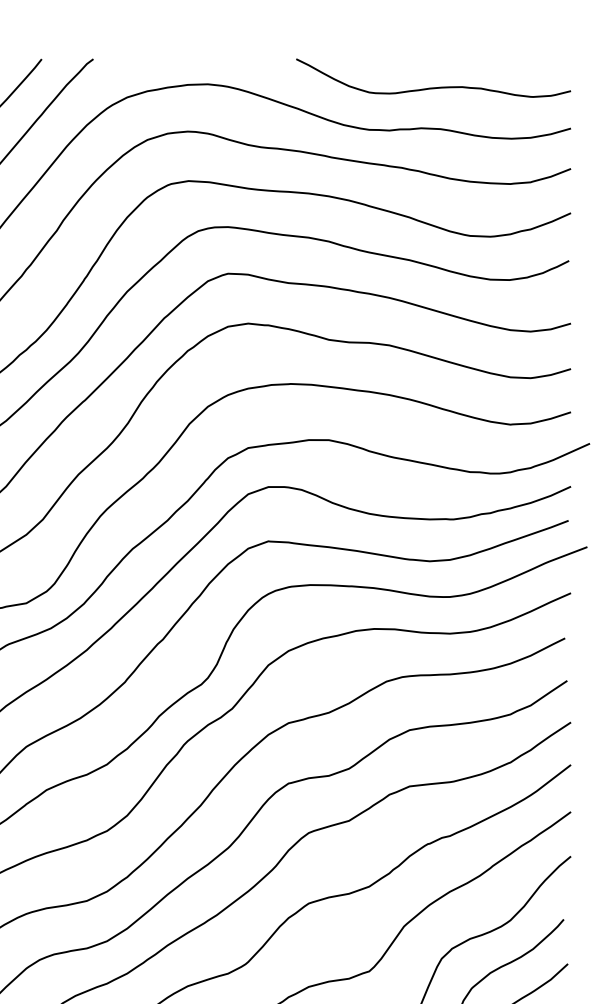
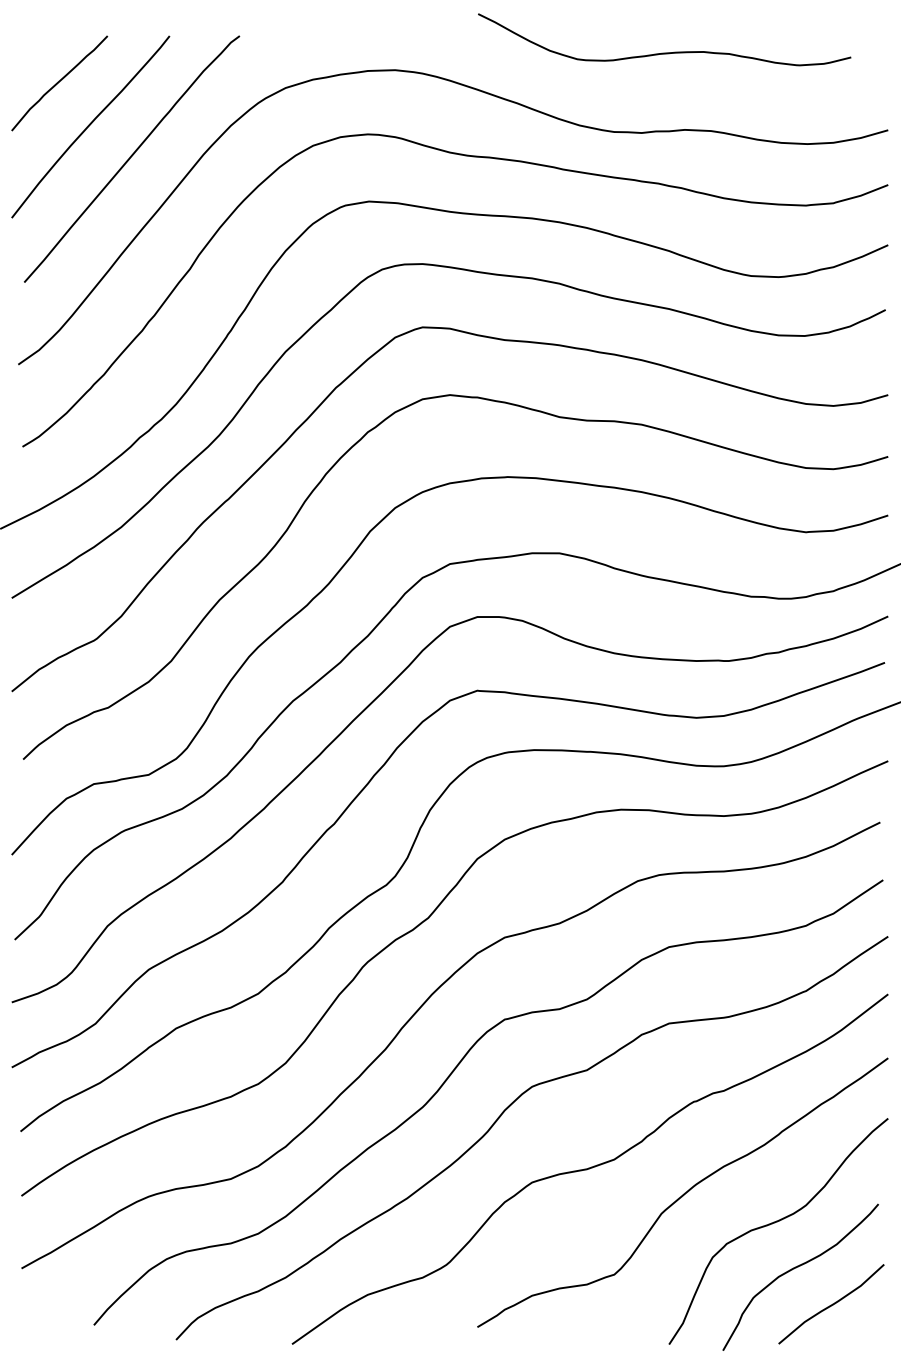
curve: (433, 87) -> (664, 52), moved

